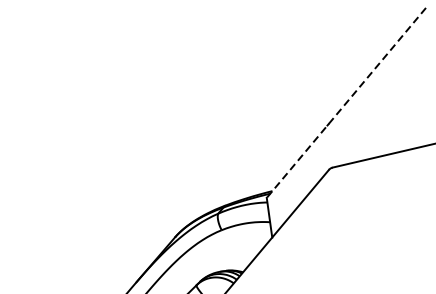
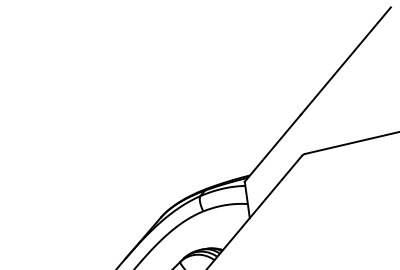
line: (345, 102) -> (317, 94), dashed -> solid

